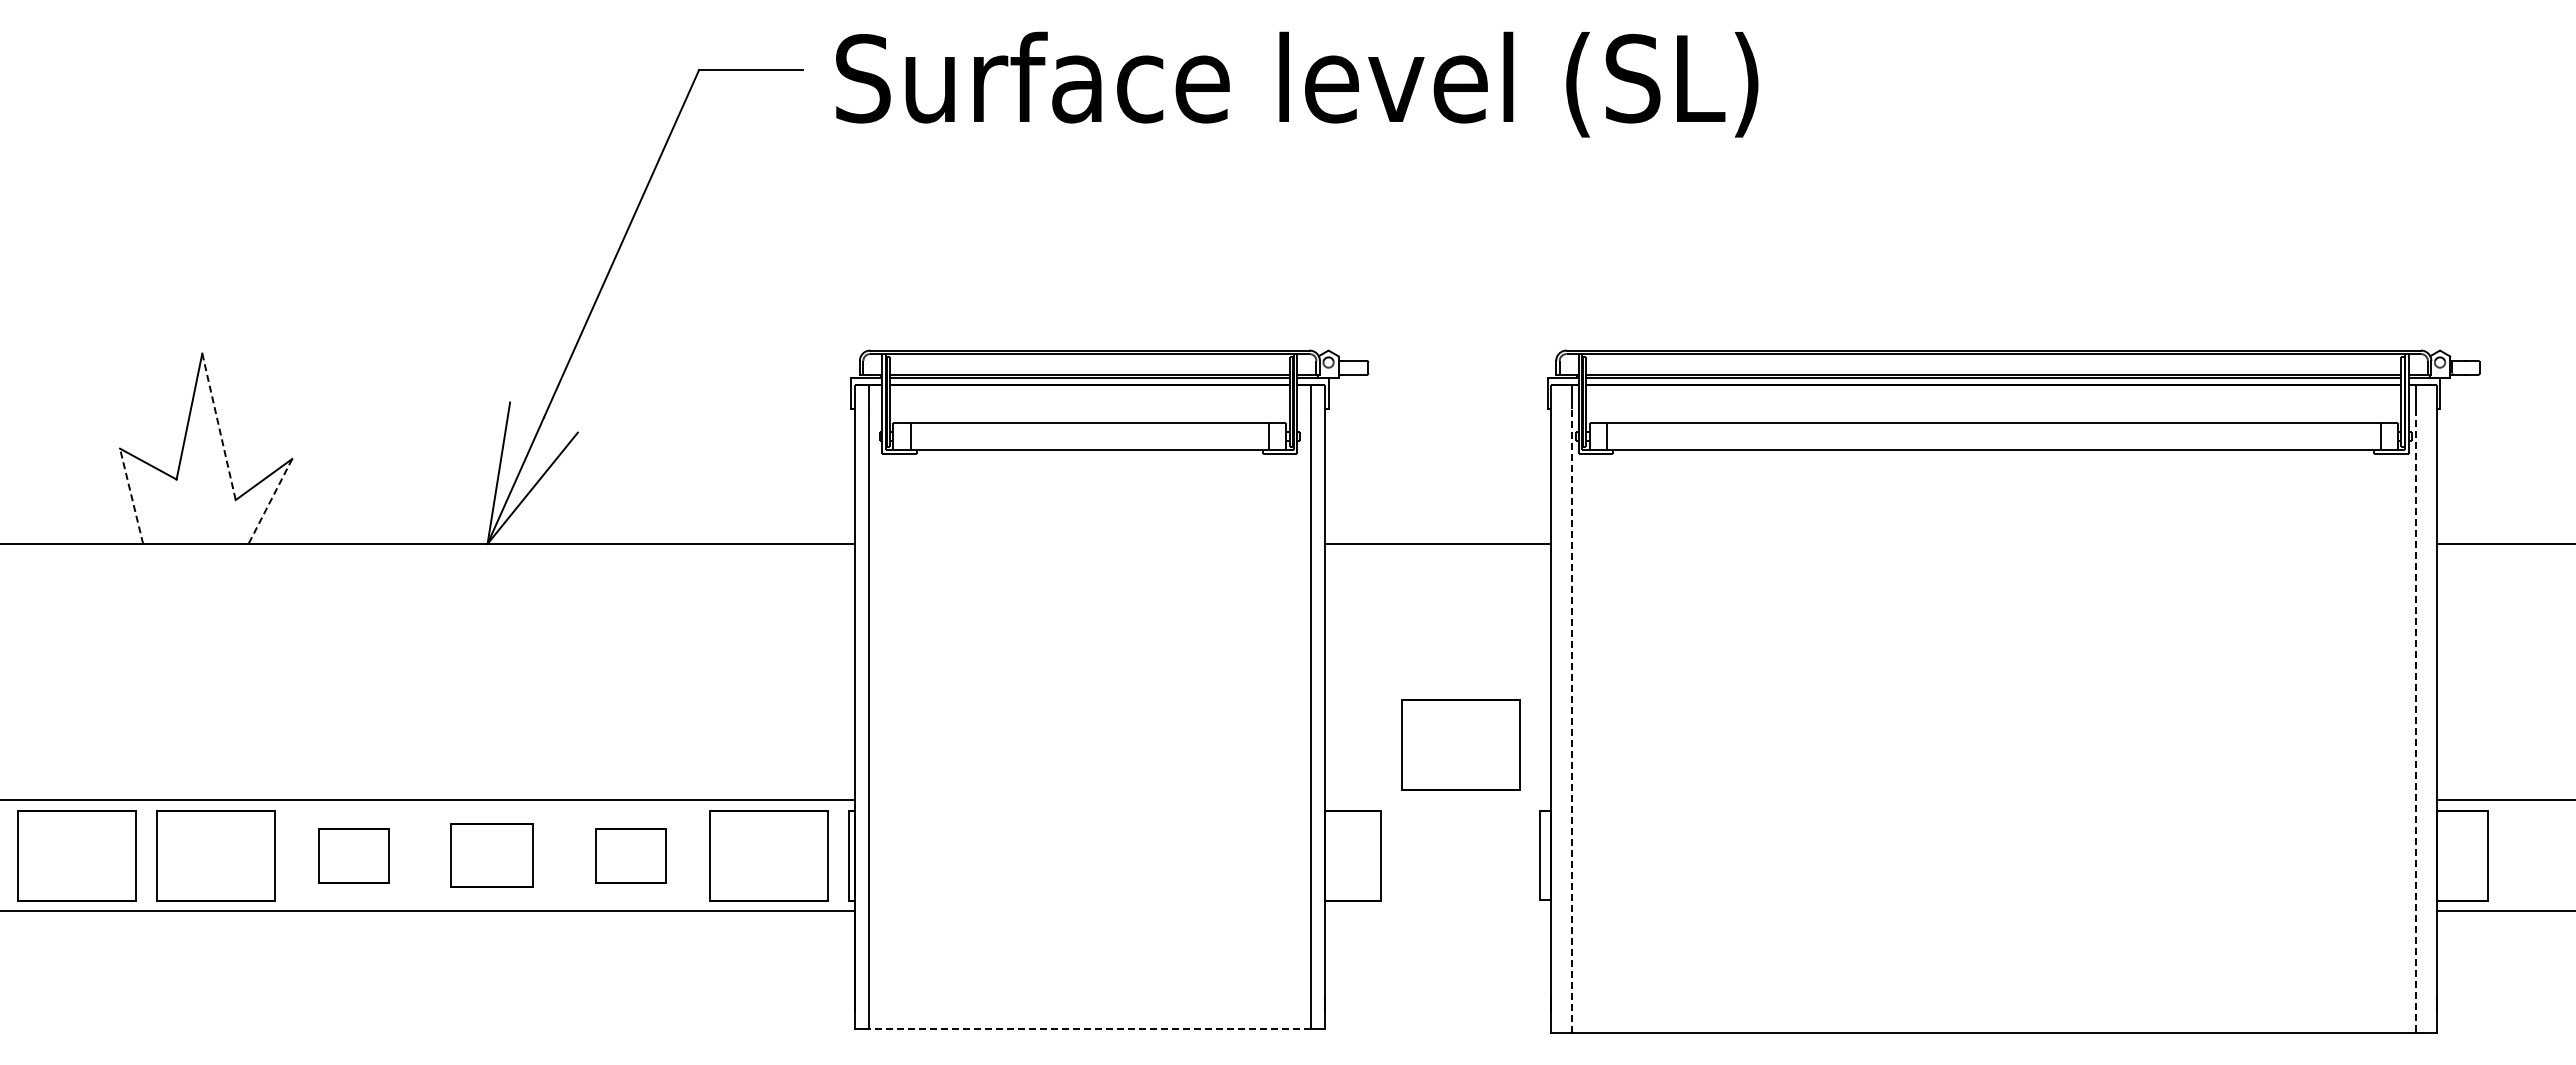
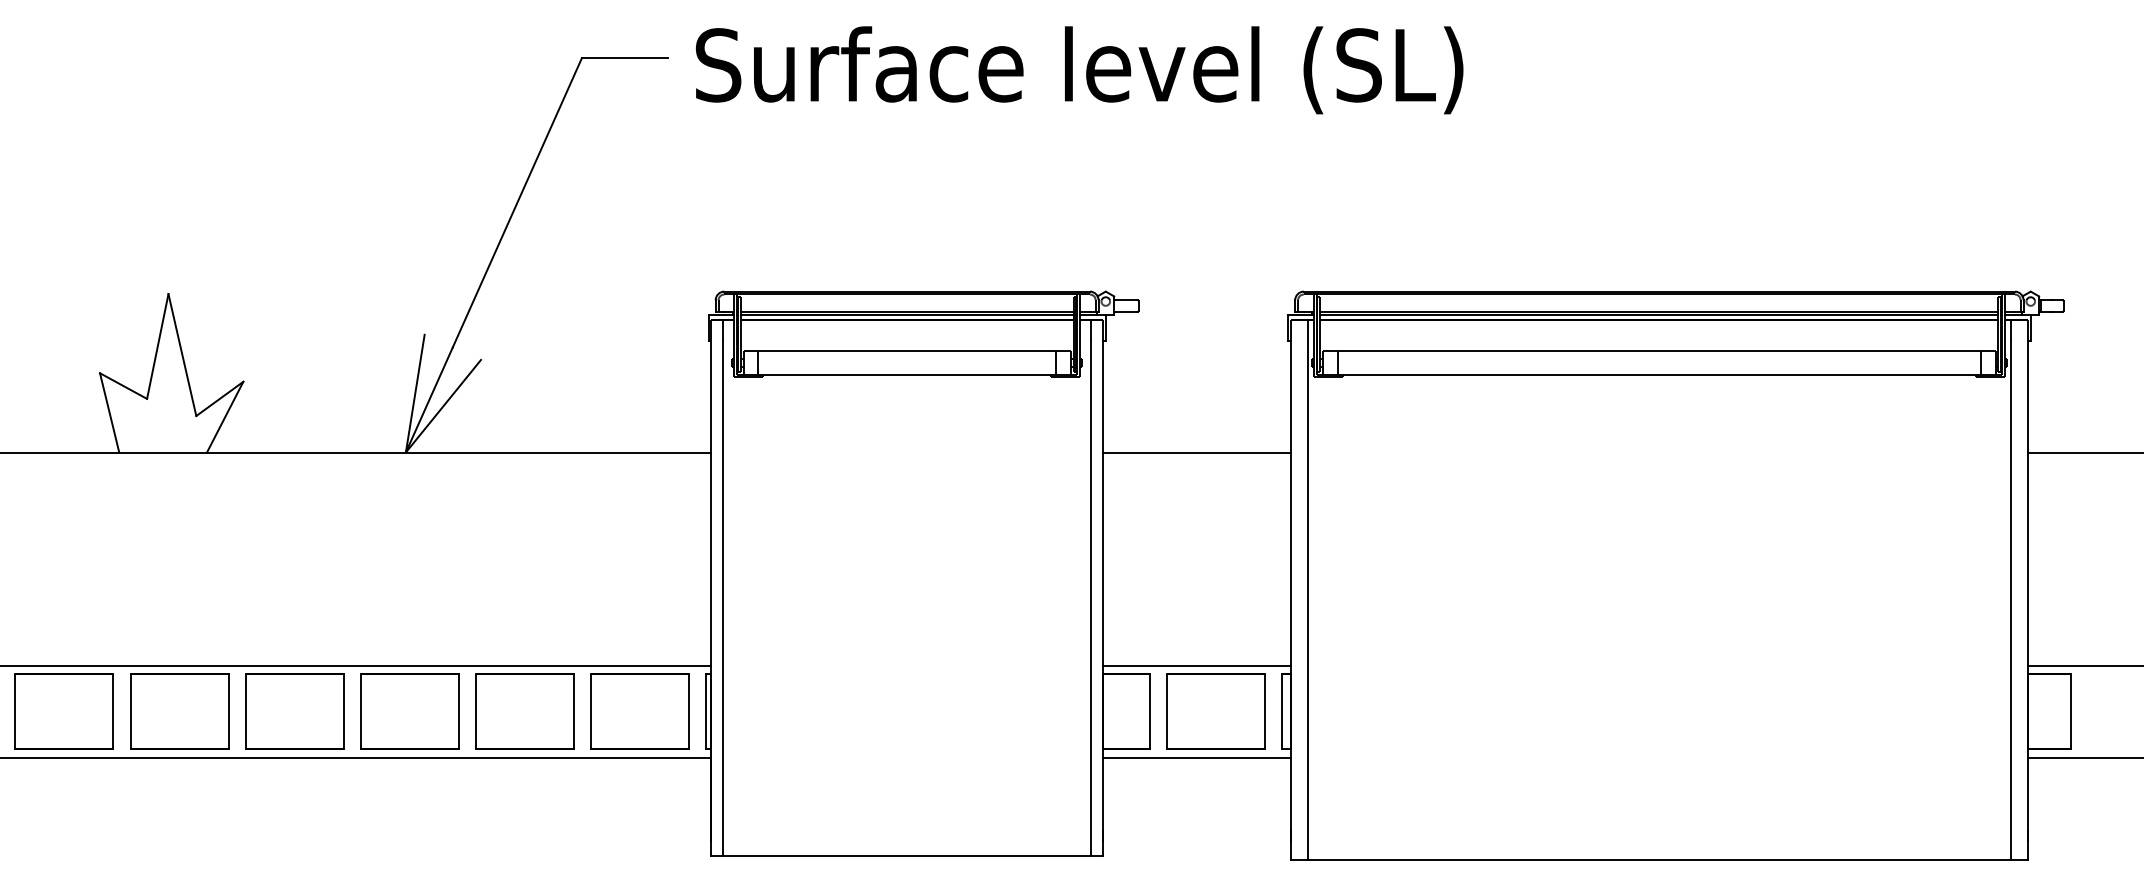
line: (219, 427) -> (182, 355), dashed -> solid
line: (131, 495) -> (109, 412), dashed -> solid
line: (270, 501) -> (225, 417), dashed -> solid
line: (1571, 721) -> (1307, 600), dashed -> solid
line: (2415, 721) -> (2010, 600), dashed -> solid
part: (1460, 744) -> (1215, 711), moved
line: (1438, 800) -> (1197, 666), added
part: (353, 855) -> (294, 711), size x1.67
part: (491, 855) -> (409, 711), size x1.43
part: (630, 855) -> (524, 711), size x1.67
line: (1438, 910) -> (1197, 757), added
line: (1089, 1028) -> (906, 855), dashed -> solid

